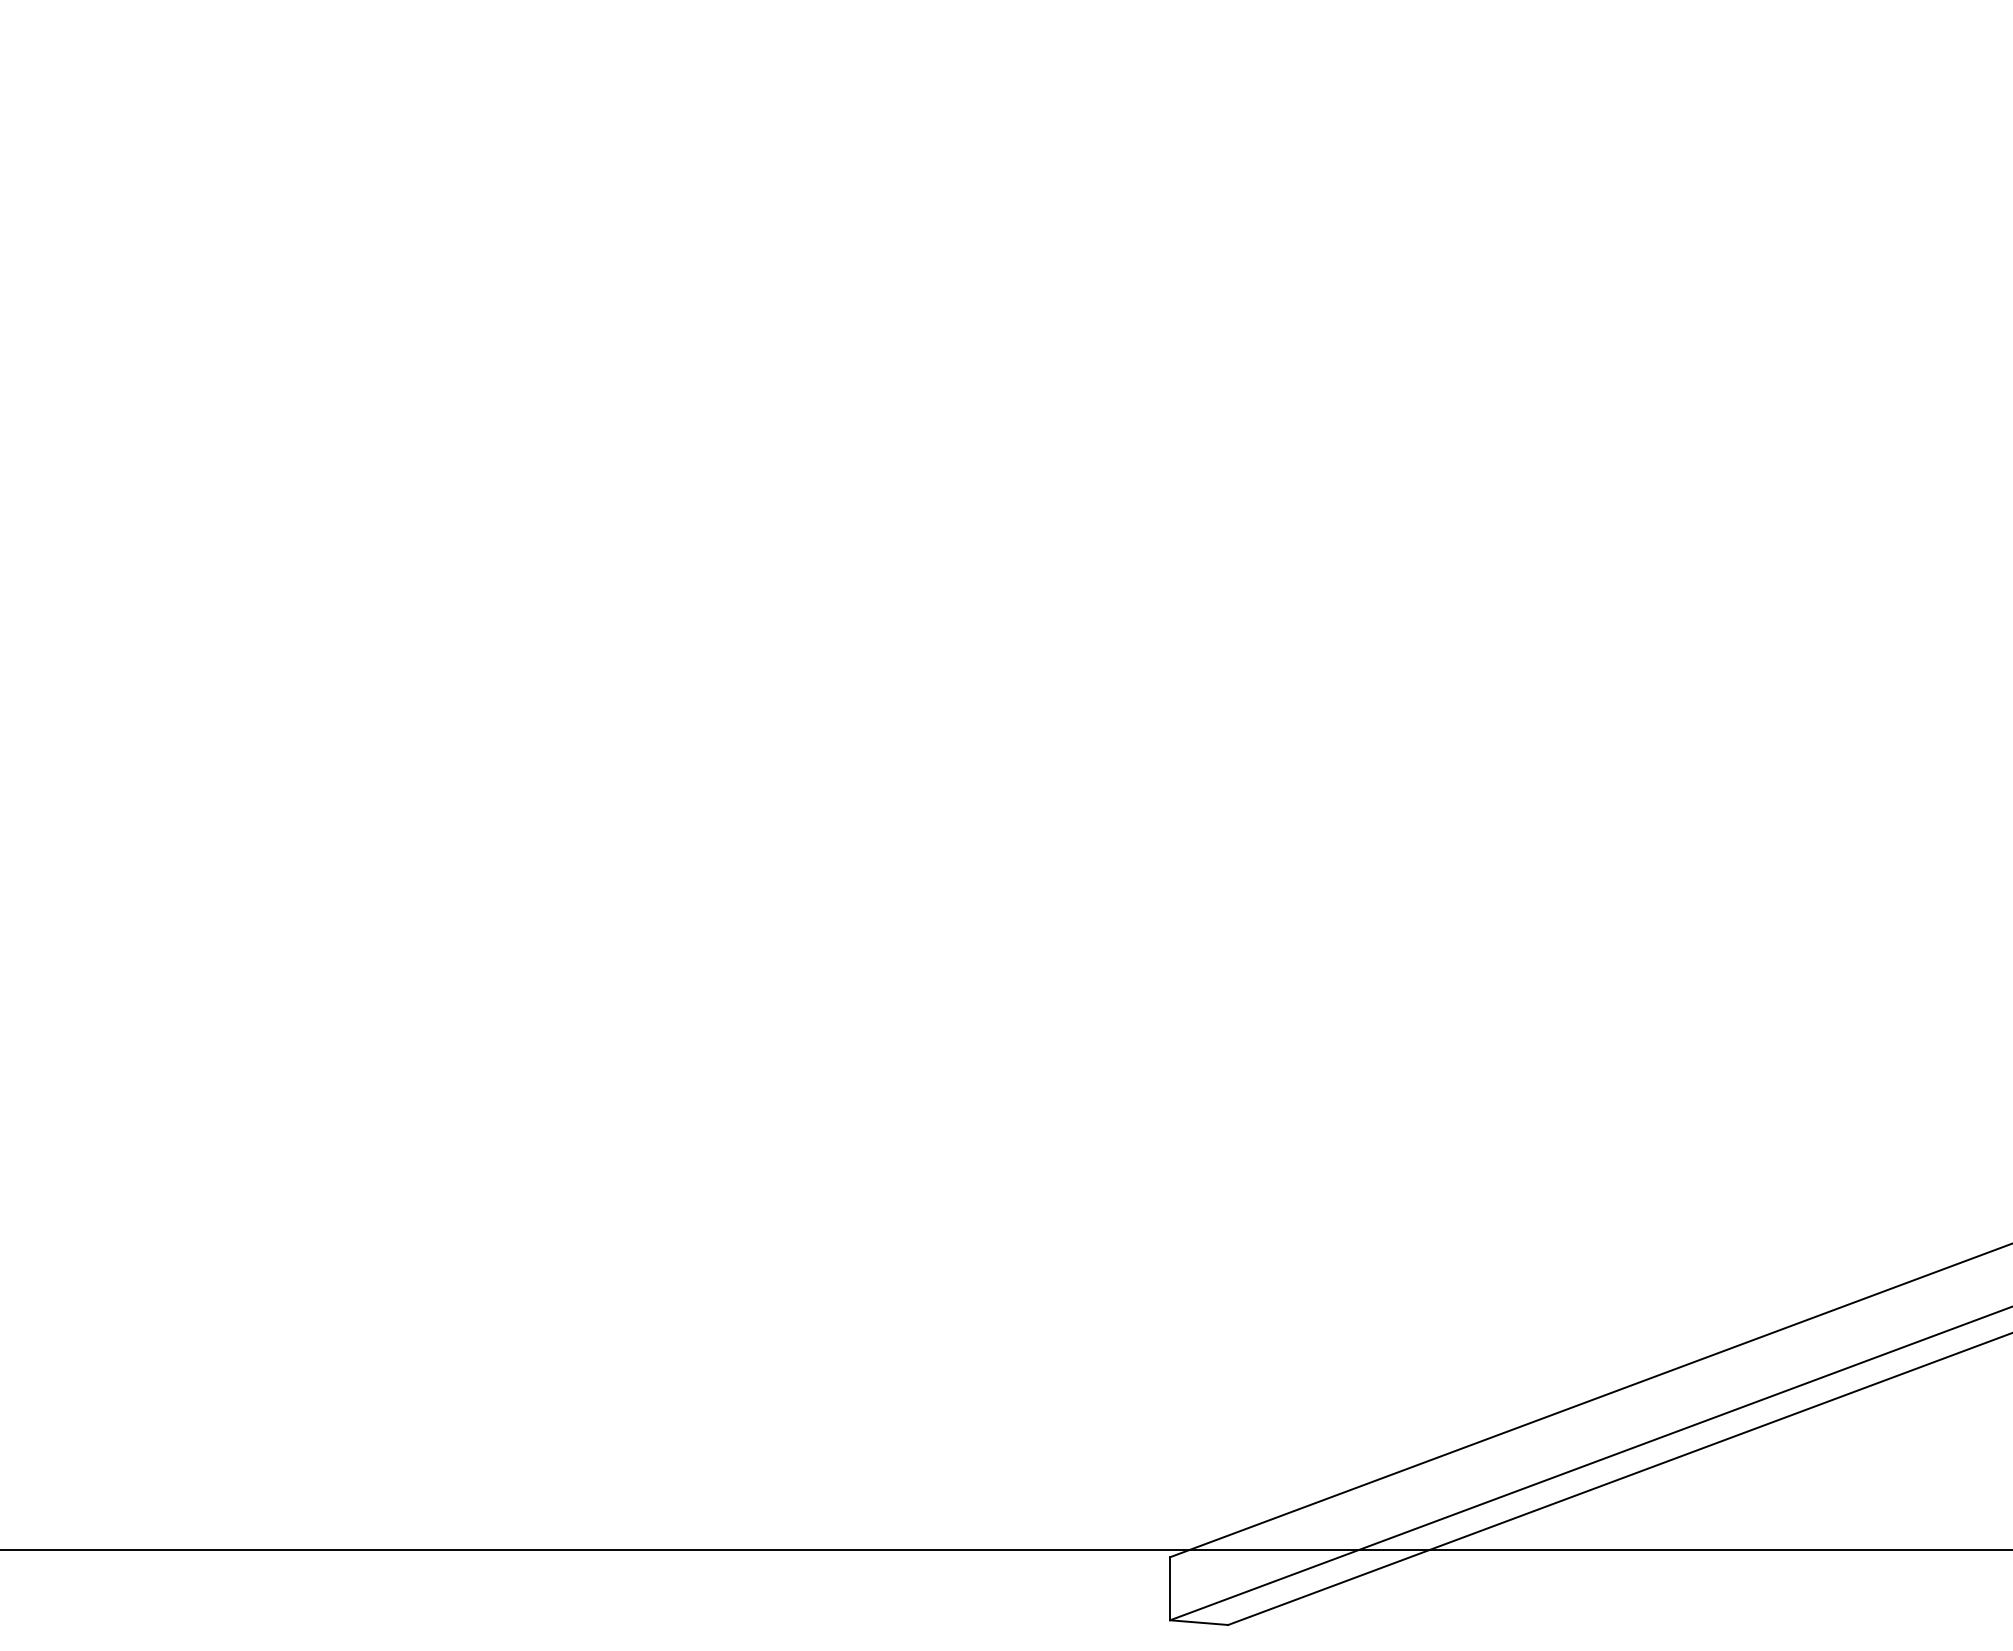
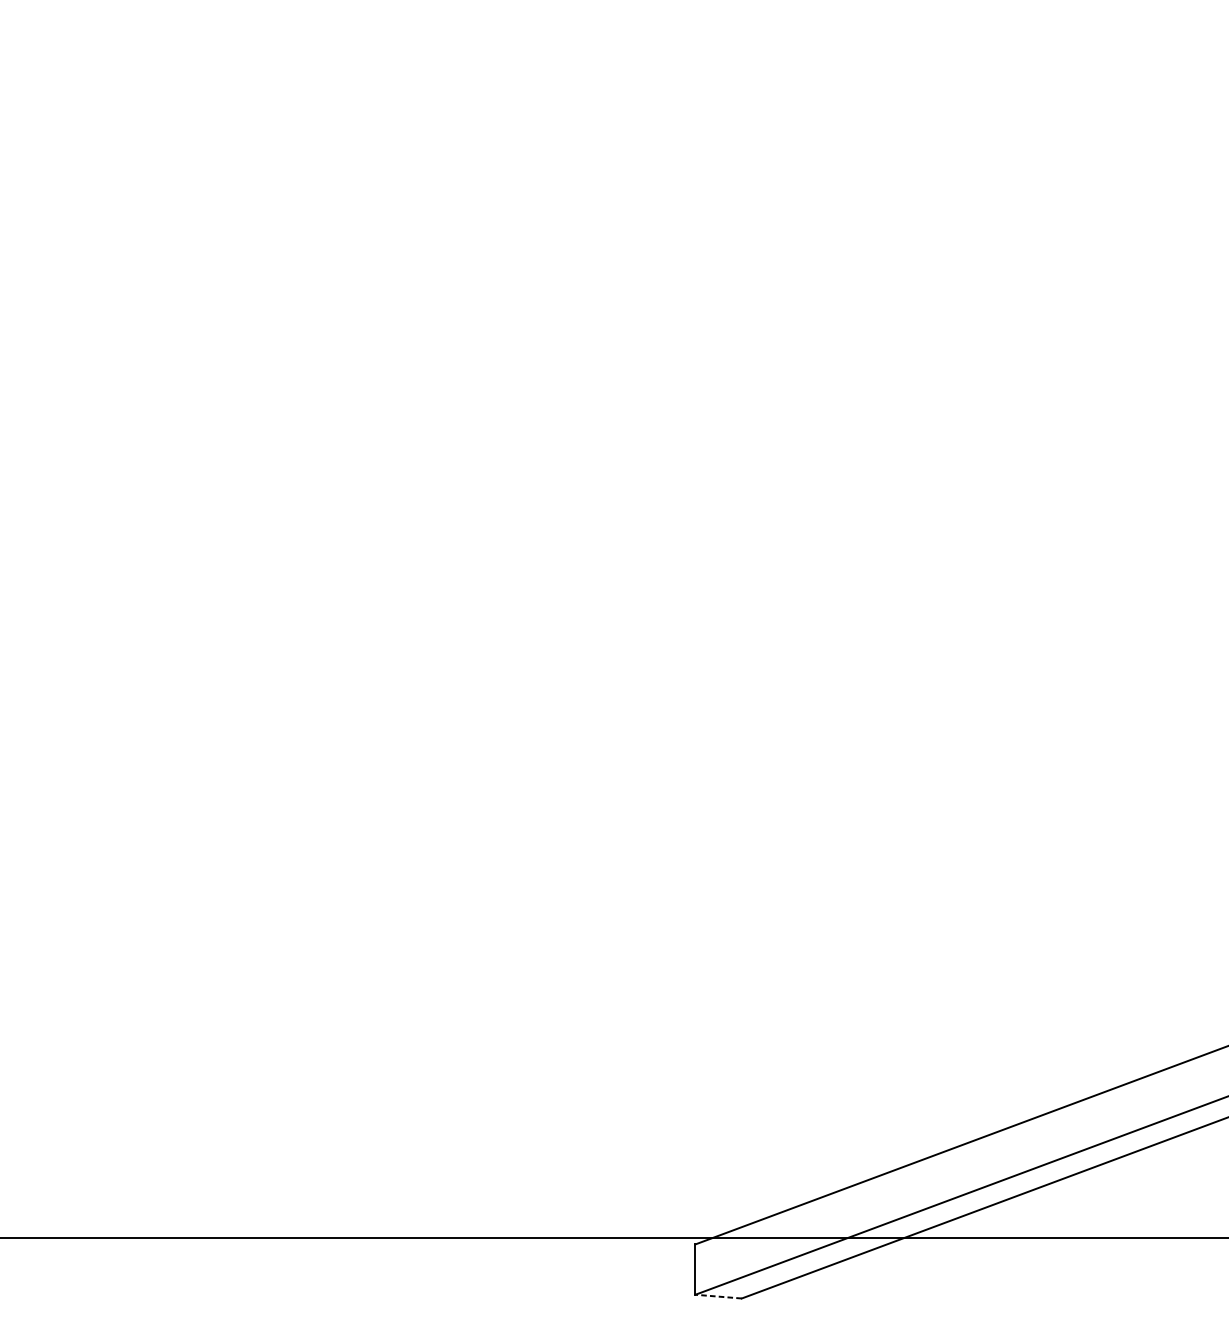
line: (1198, 1622) -> (718, 1296), solid -> dashed

